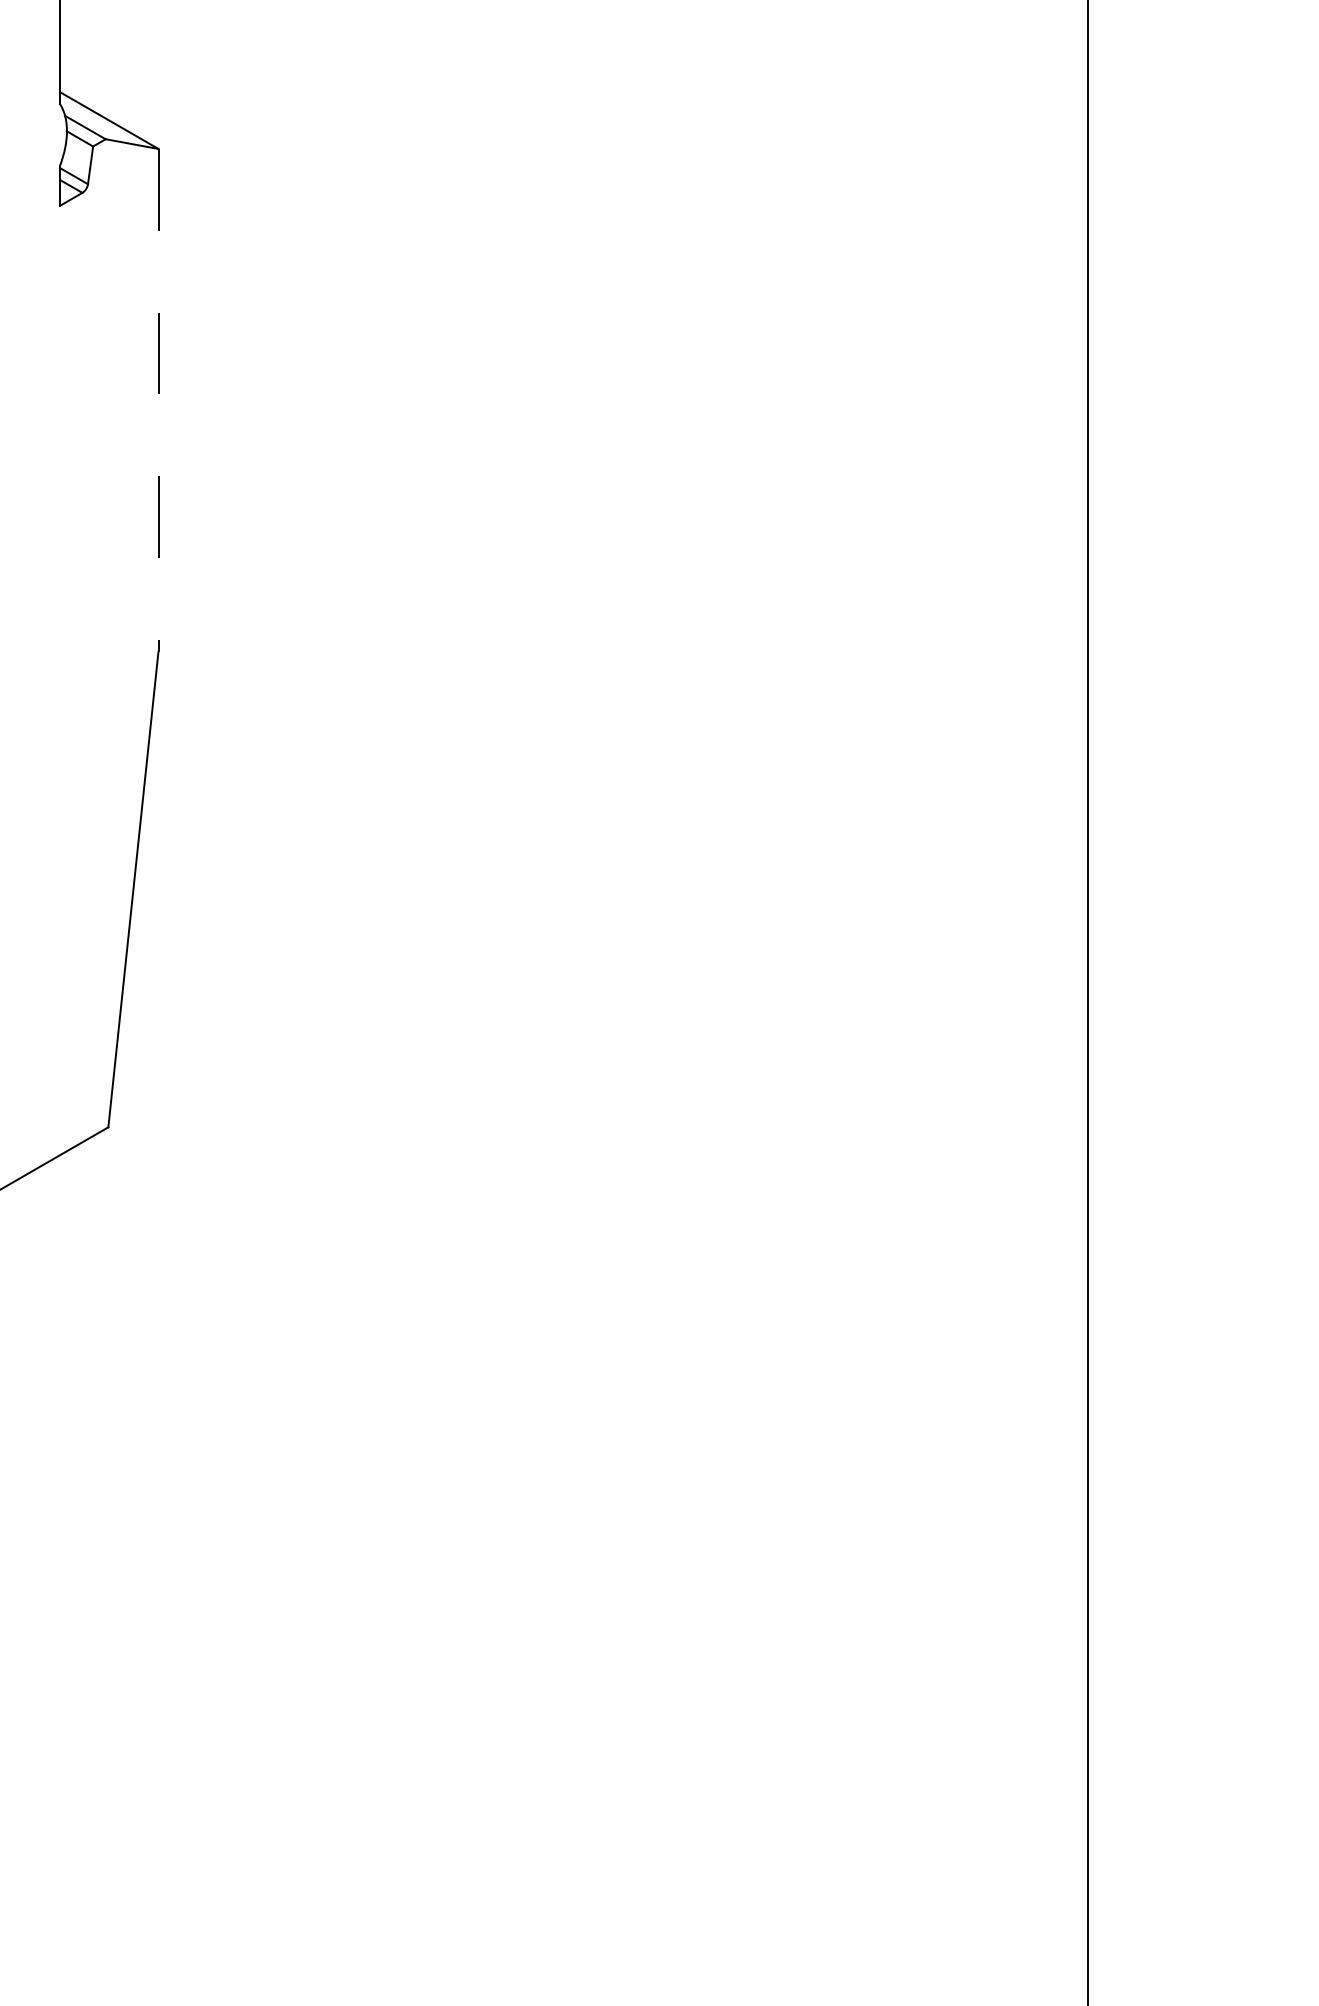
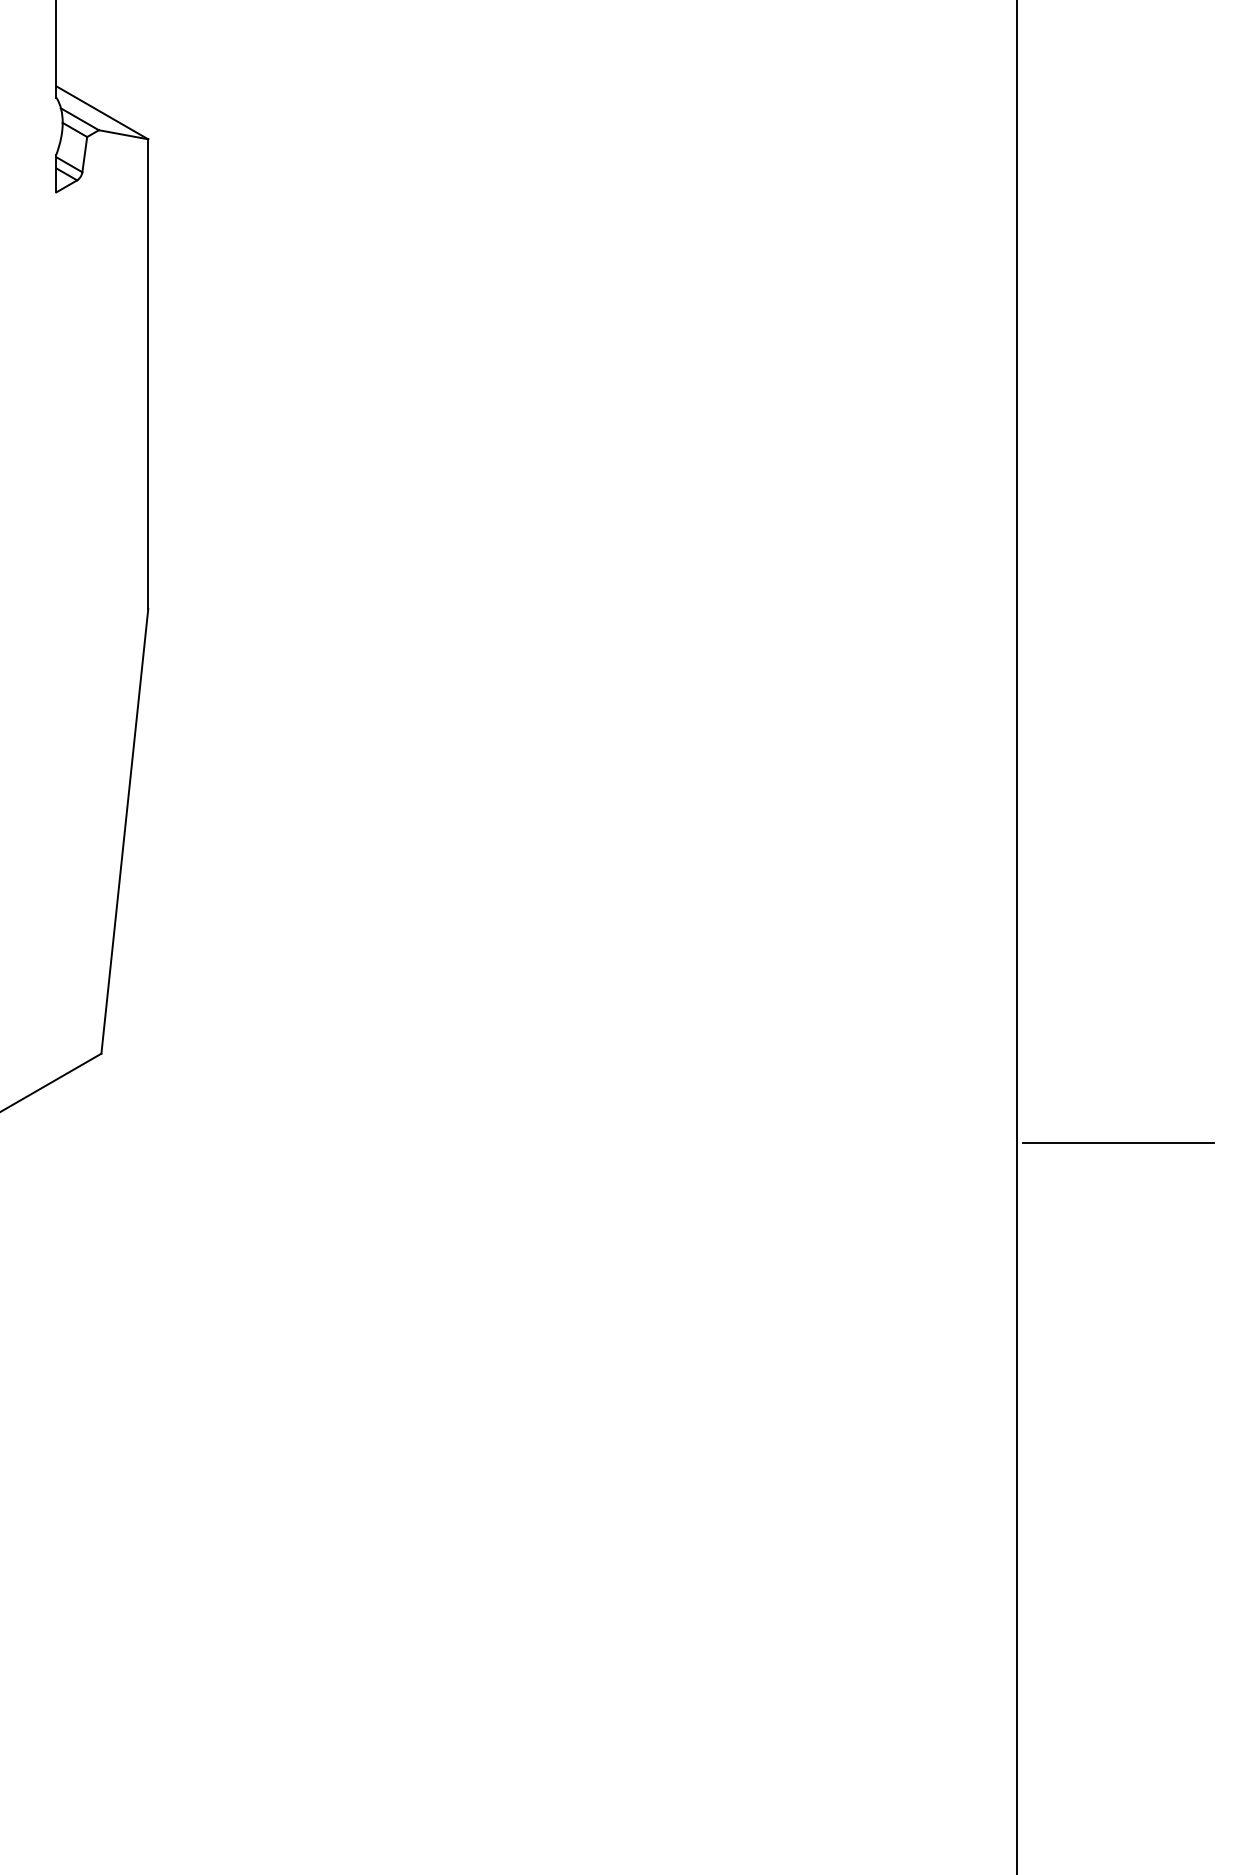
line: (158, 400) -> (148, 374), dashed -> solid
line: (1195, 1222) -> (1117, 1142), added

